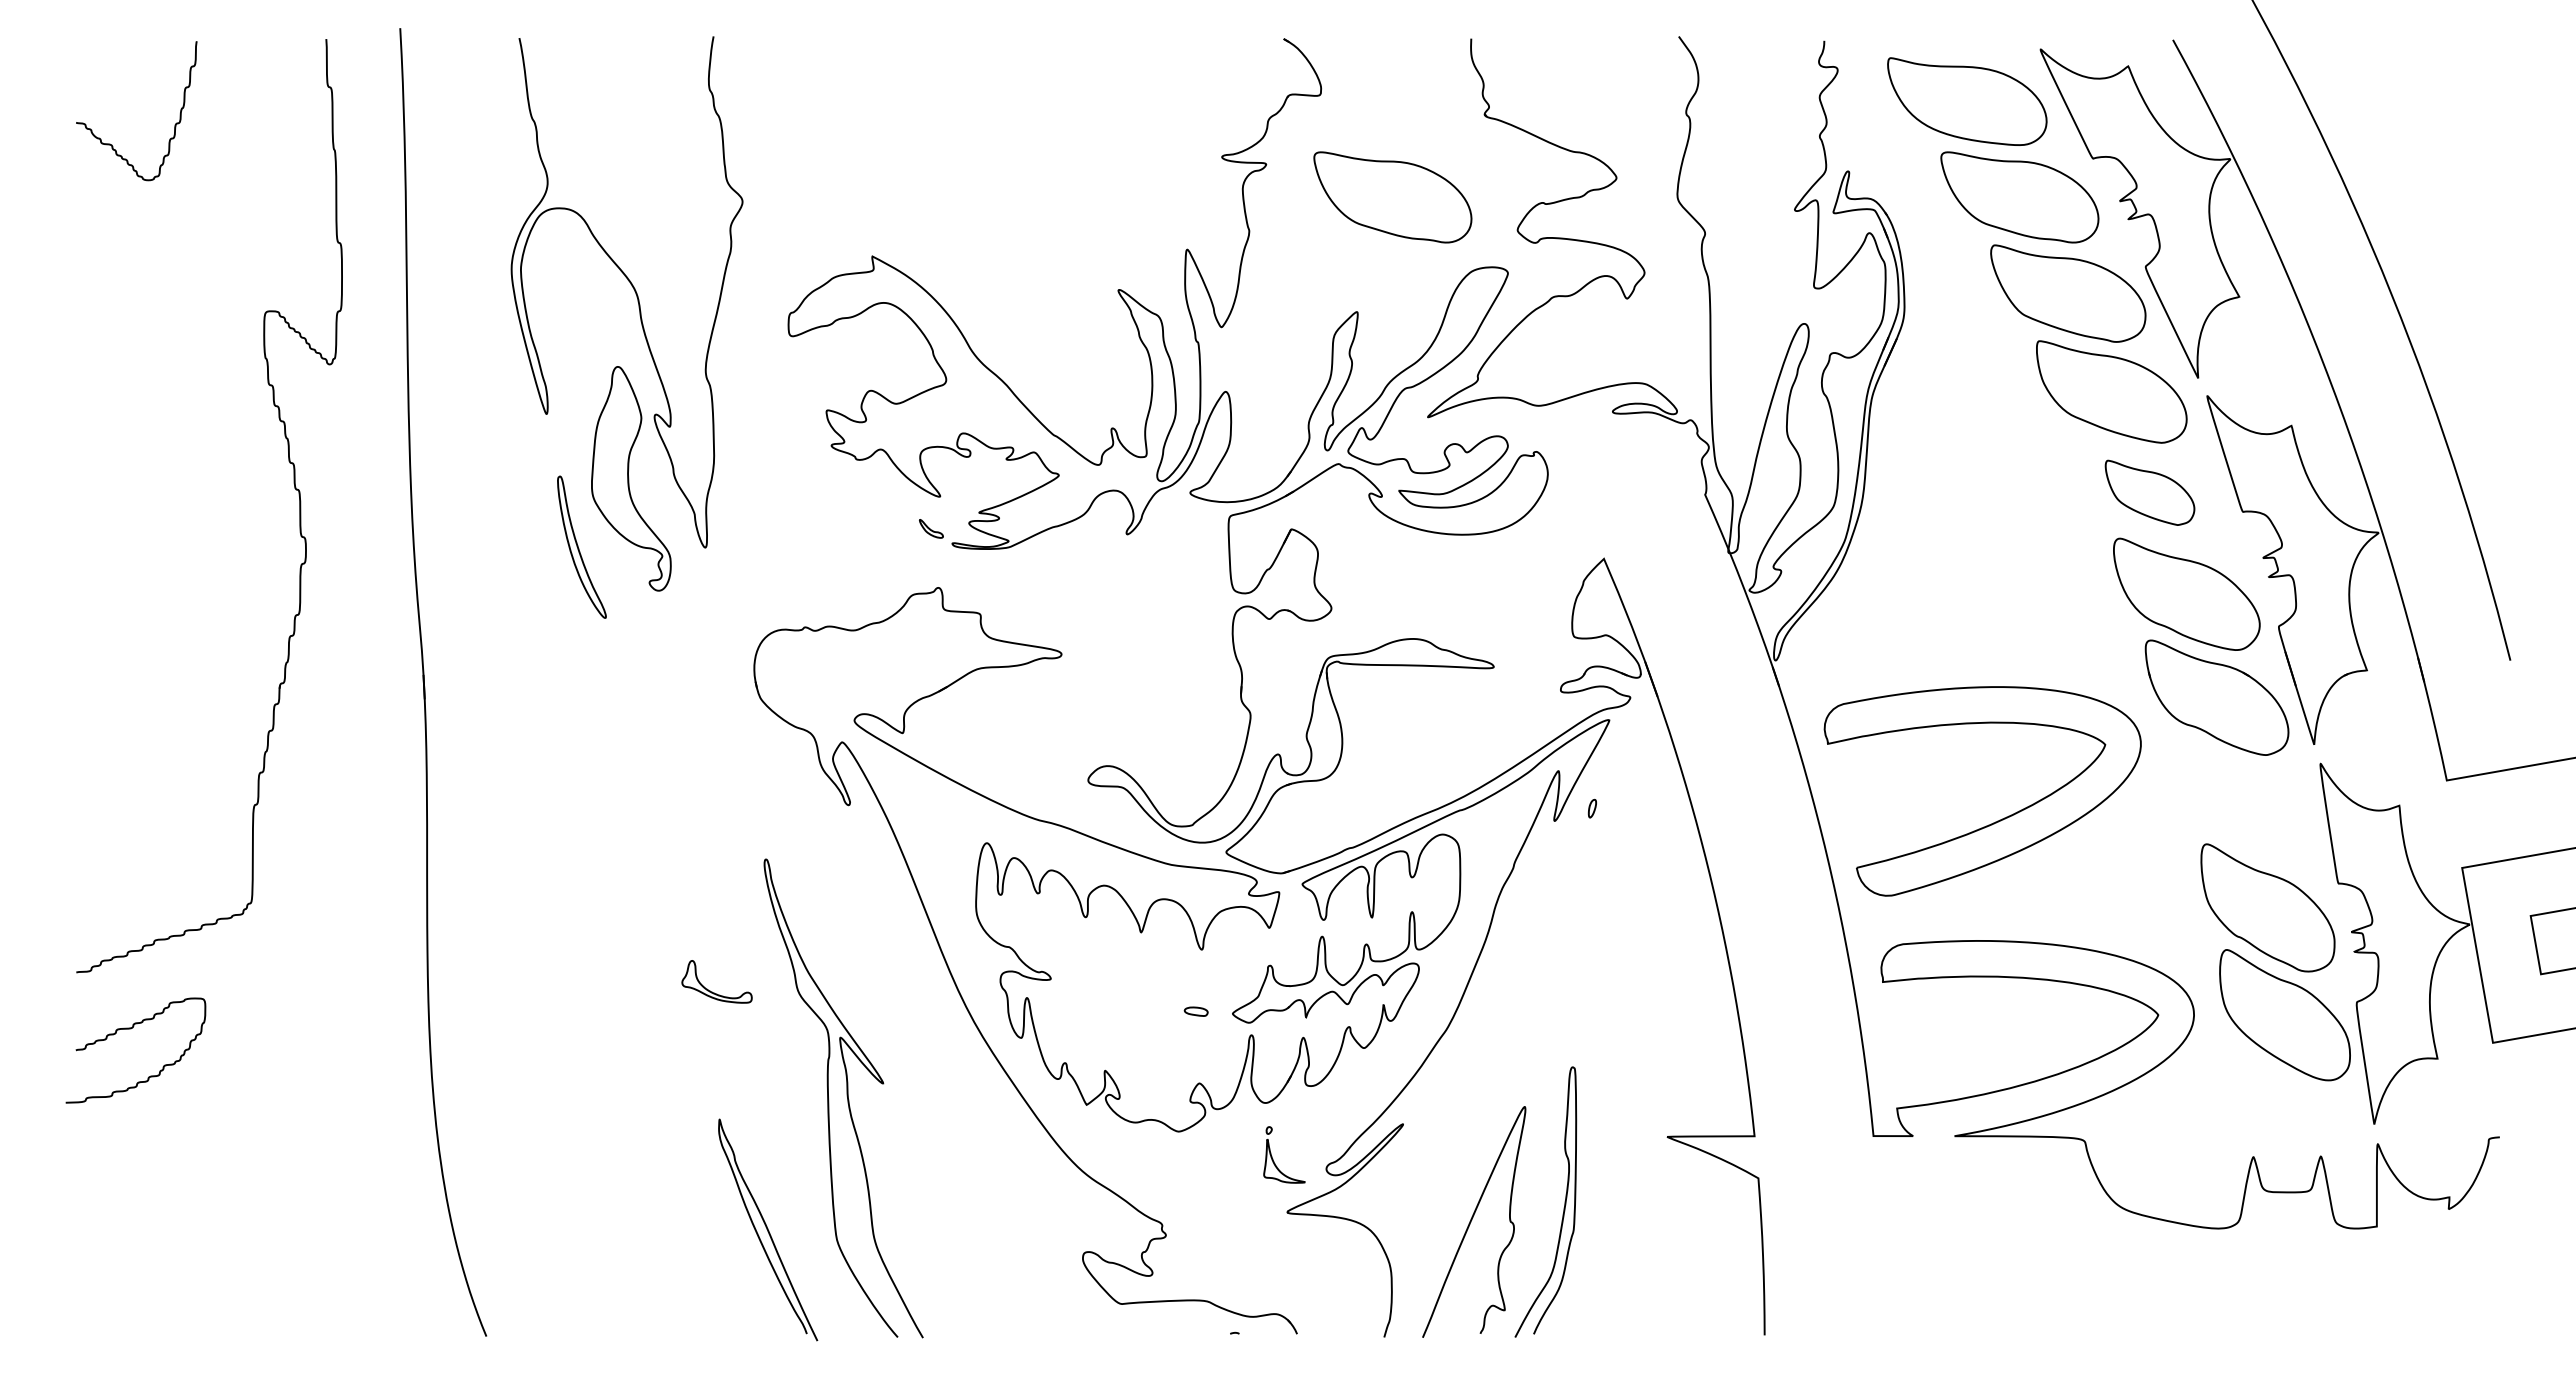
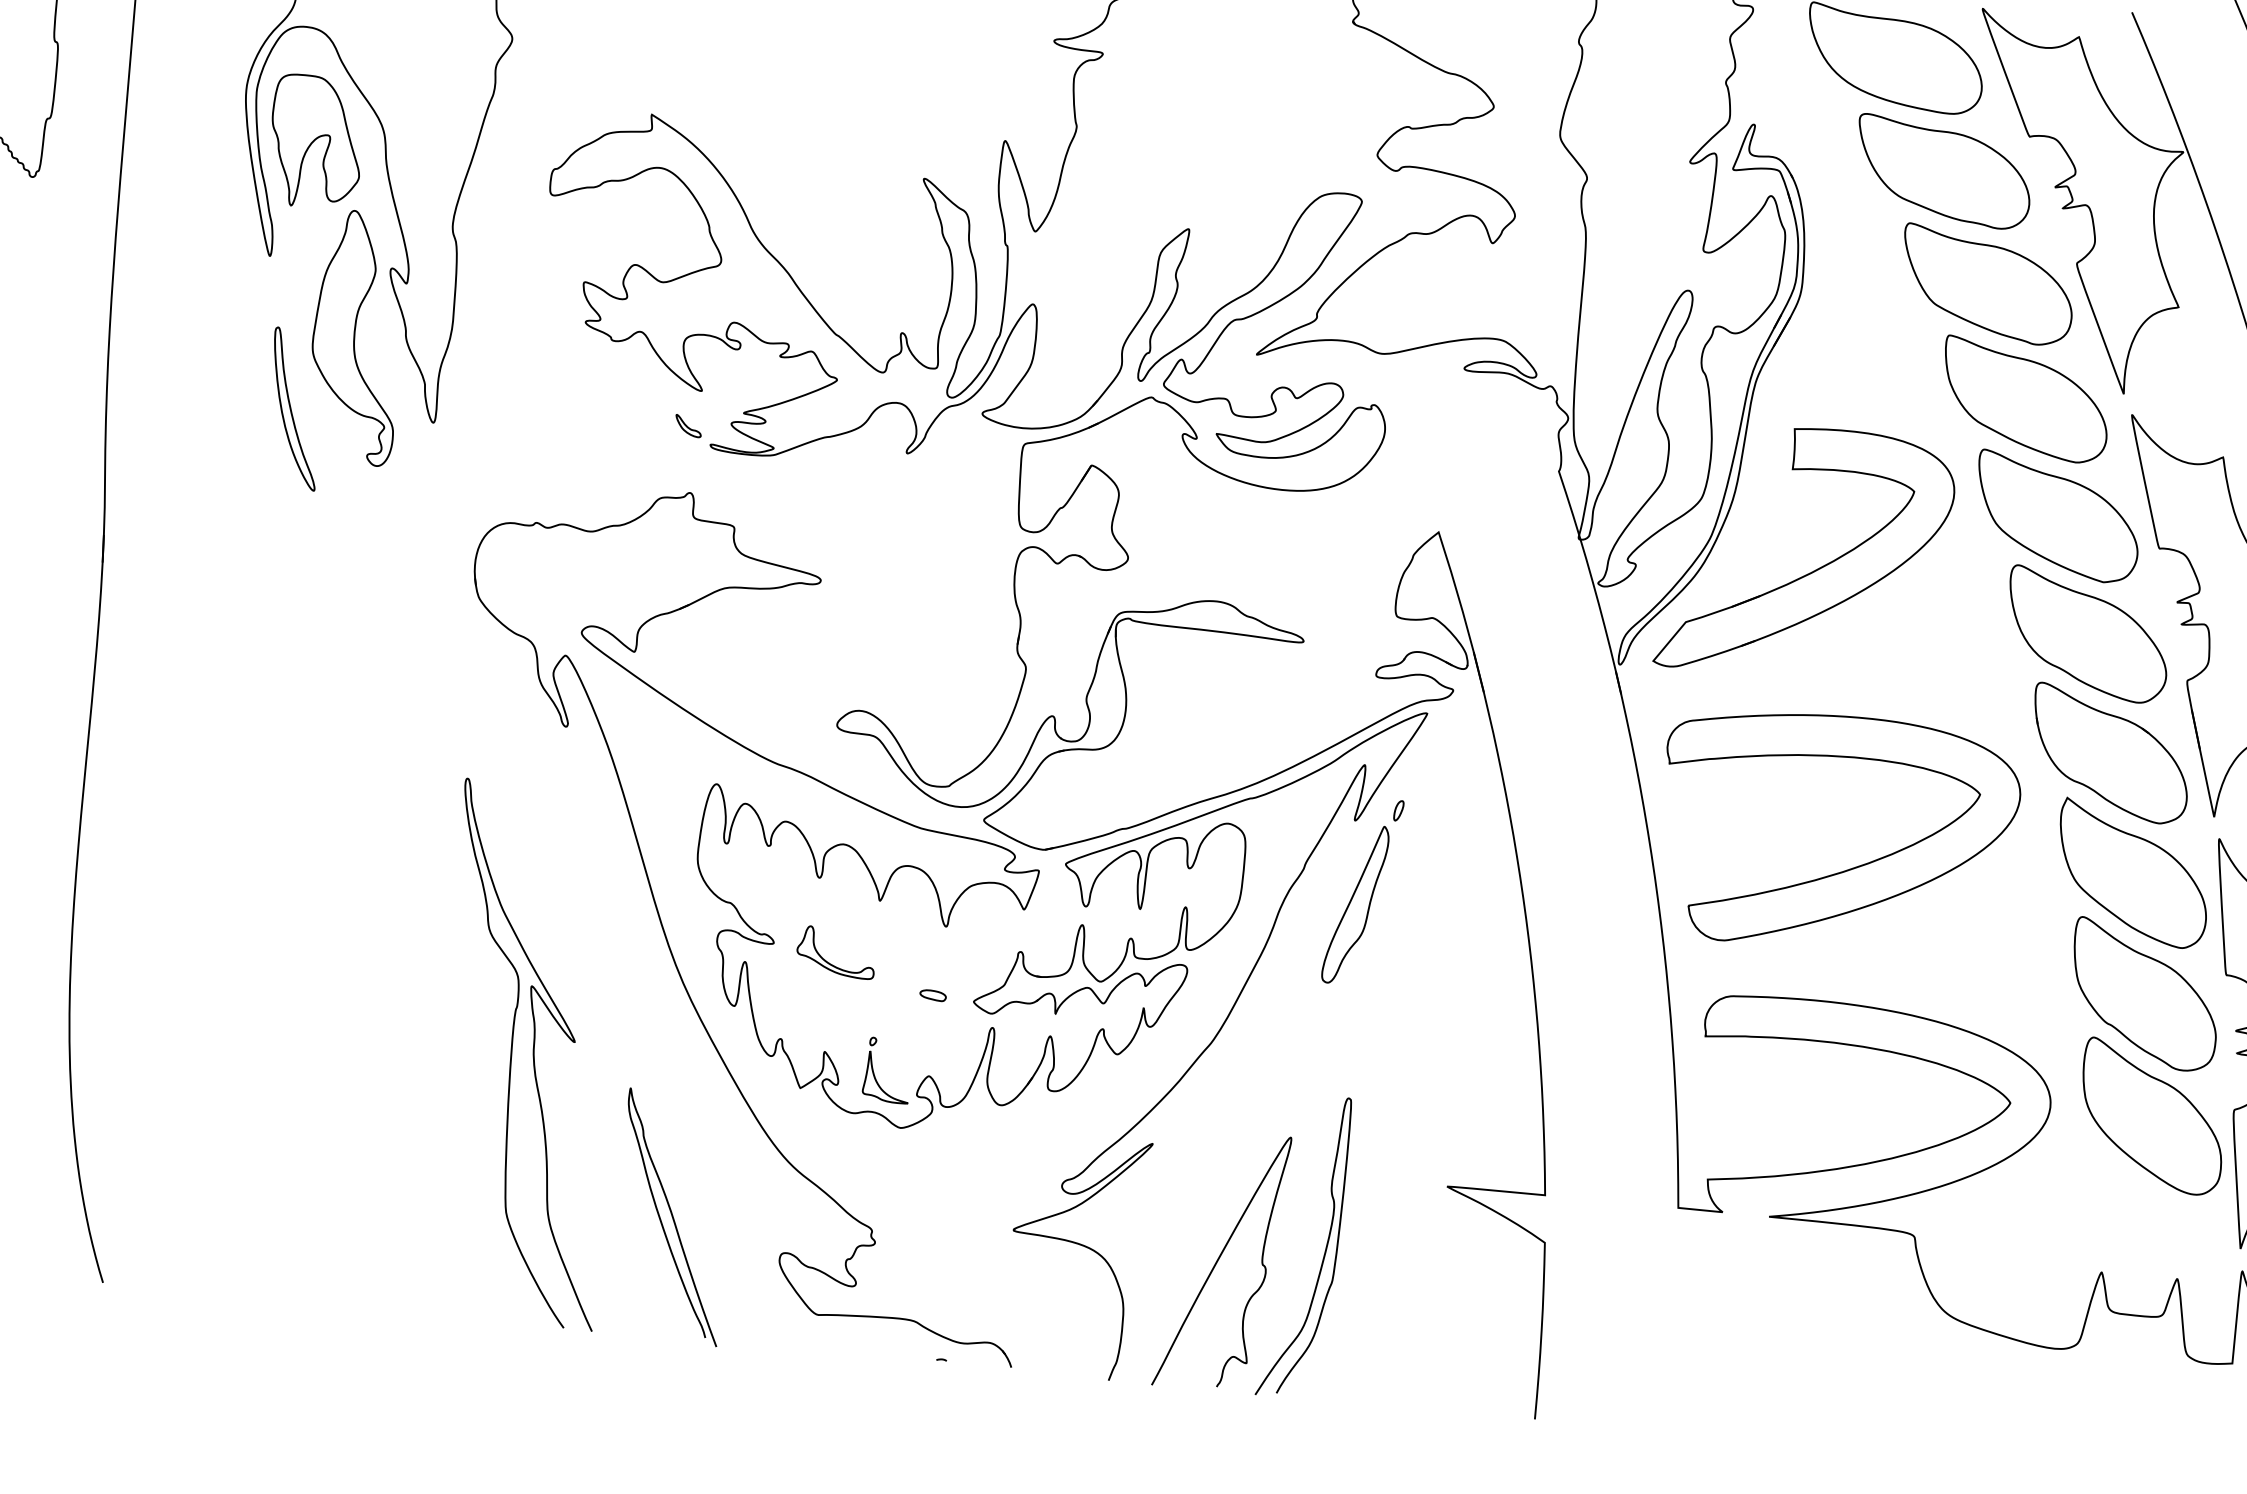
part: (1392, 197) -> (1240, 104), removed
part: (577, 309) -> (315, 142), added
part: (2149, 492) -> (2056, 516), size x1.67
part: (1940, 559) -> (1815, 569), added
part: (2246, 801) -> (2132, 873), added
part: (1561, 895) -> (1354, 904), added
part: (712, 991) -> (830, 962), moved
part: (1273, 1159) -> (874, 1074), moved
curve: (768, 1229) -> (673, 1216), moved

